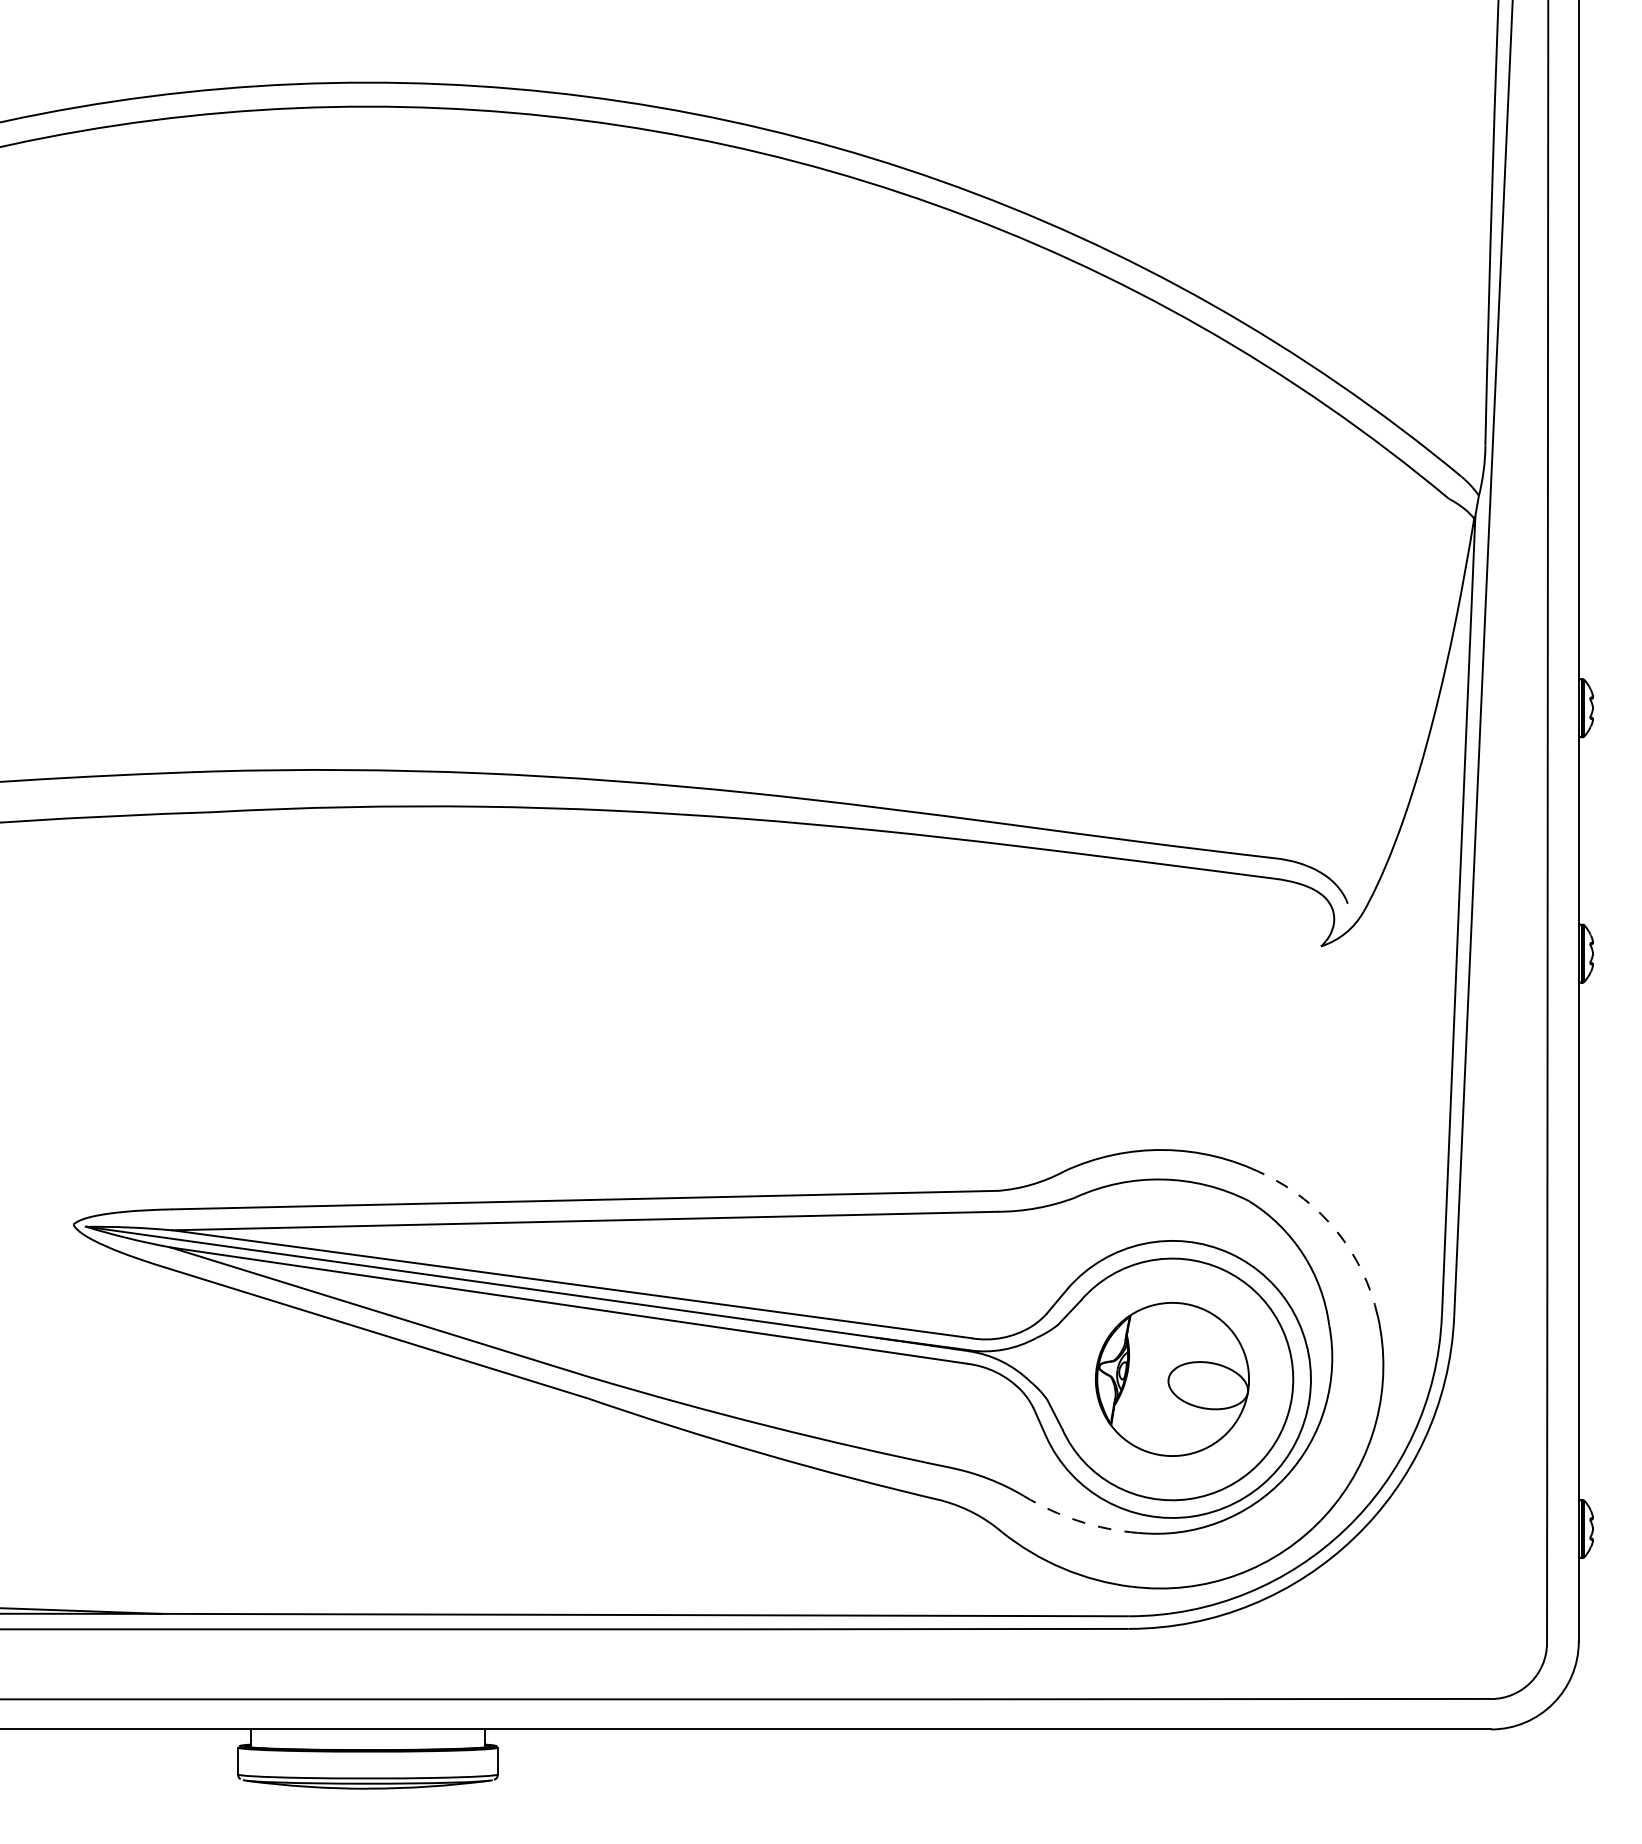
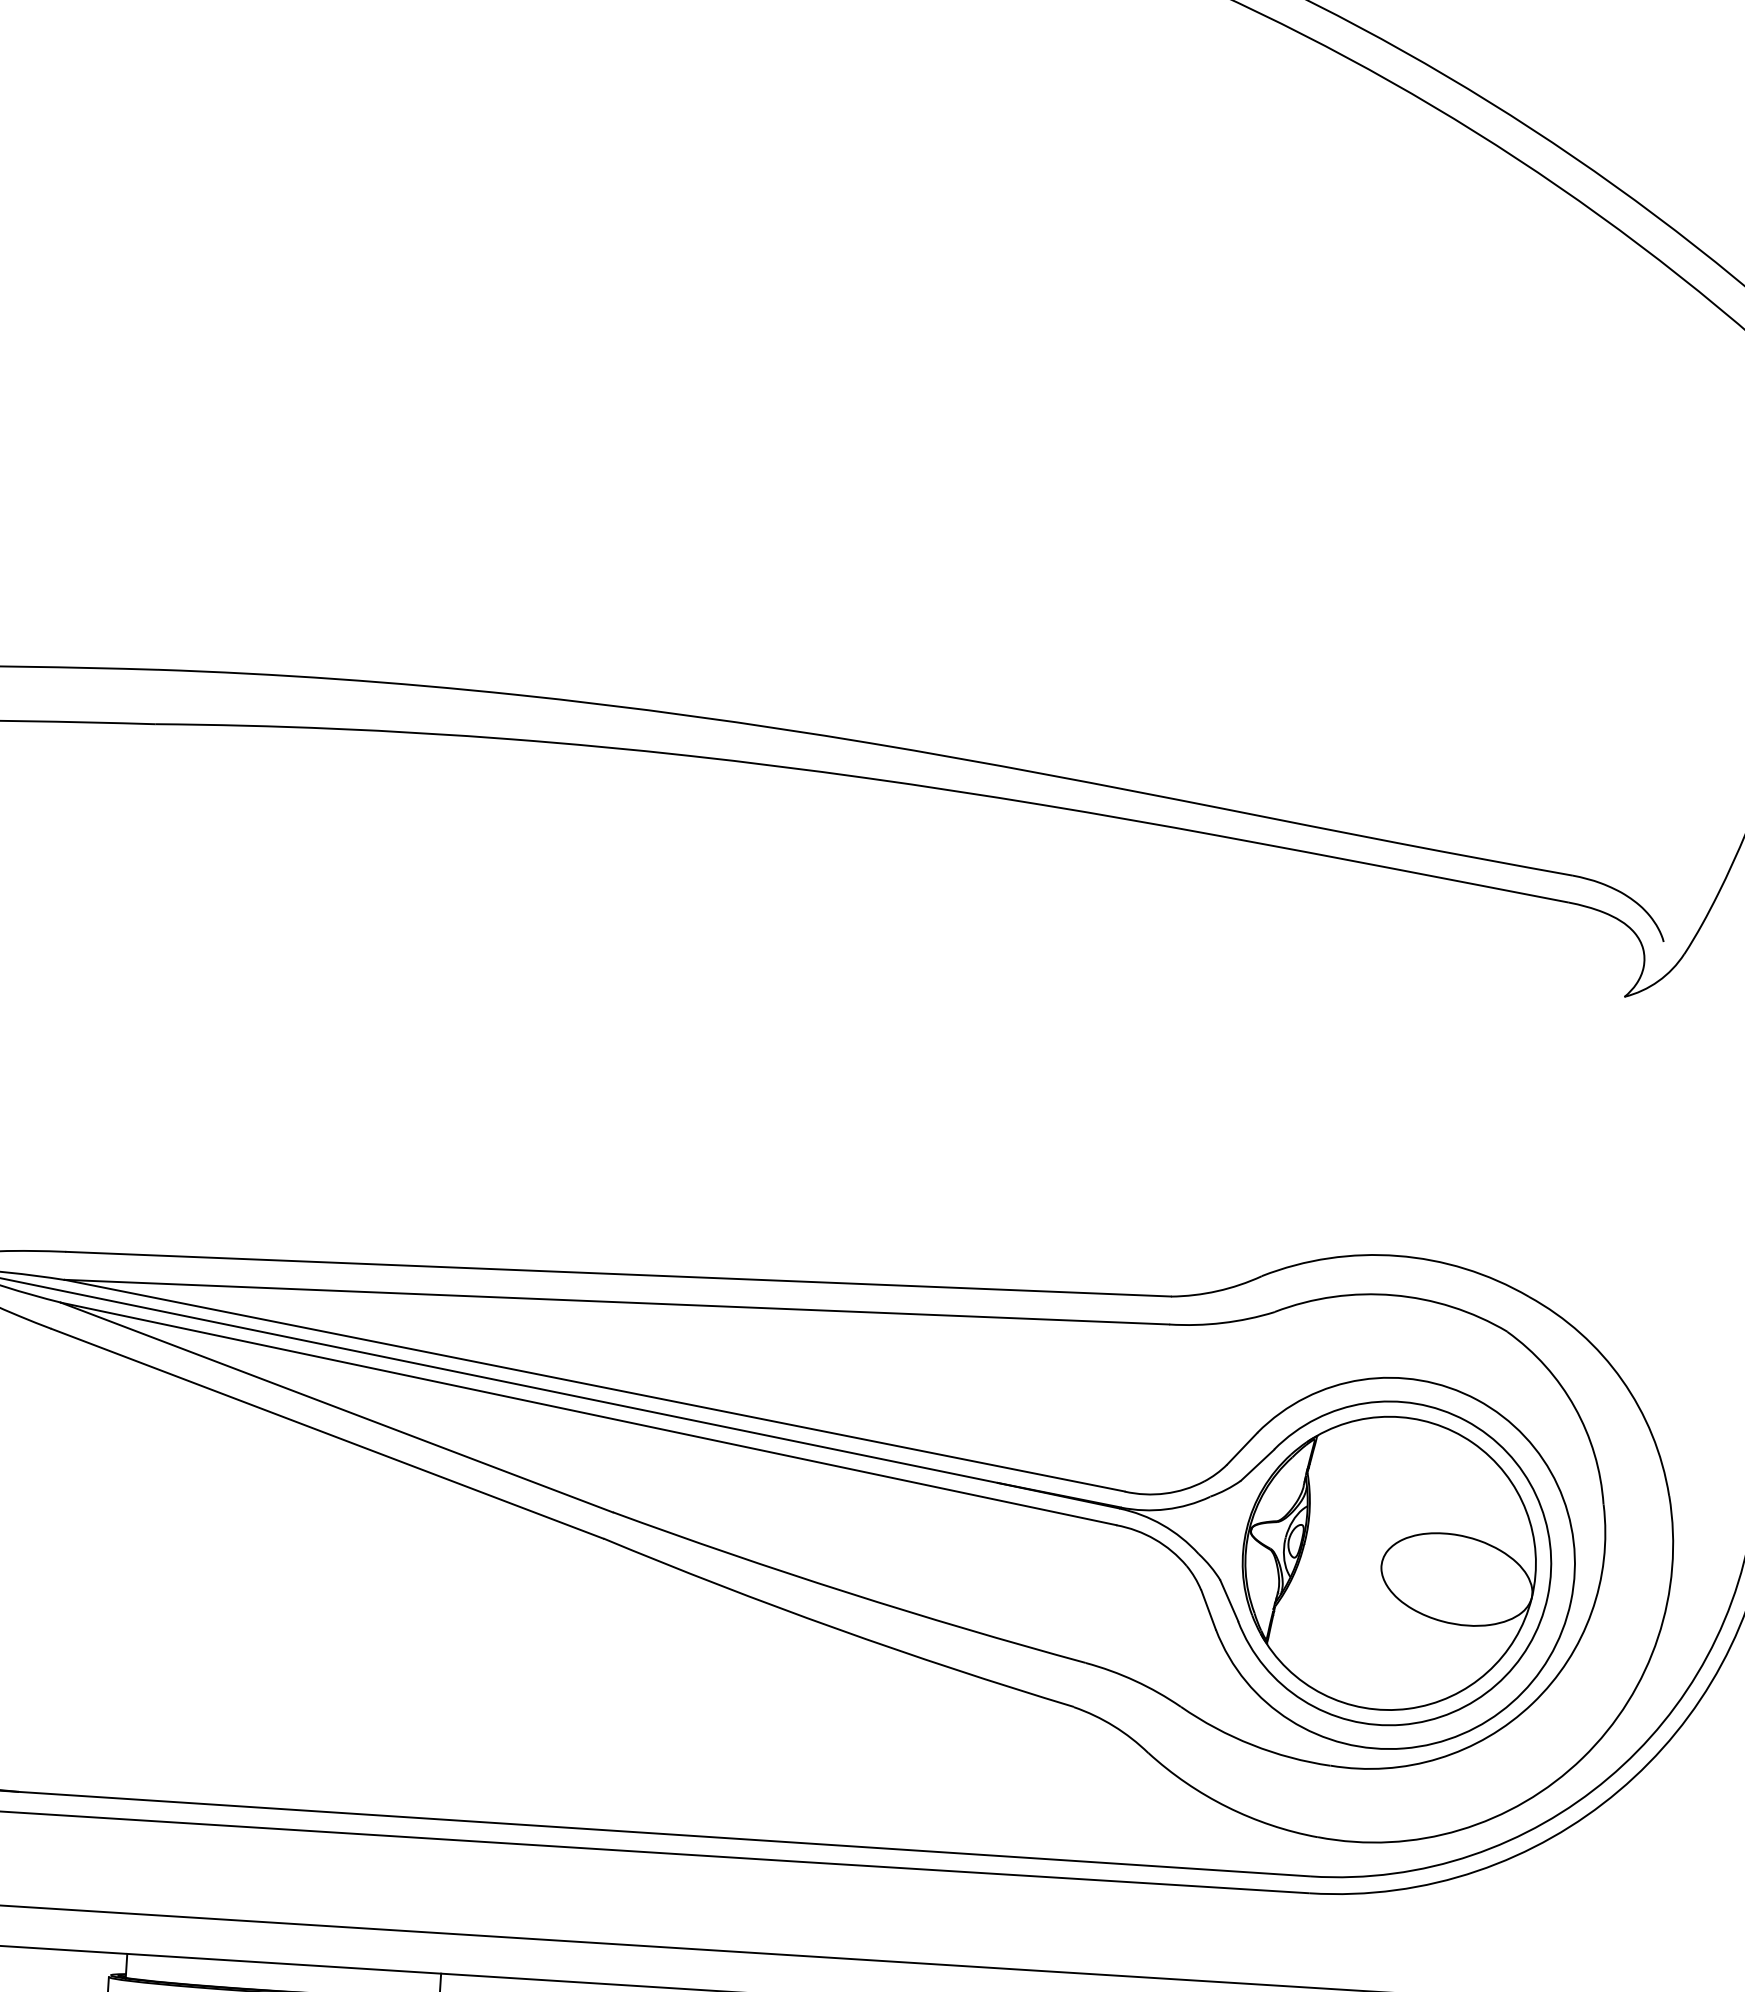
arc: (1337, 1231) -> (1622, 1379), dashed -> solid
part: (1172, 1379) -> (1389, 1563), size x1.43
arc: (1078, 1521) -> (1251, 1745), dashed -> solid

